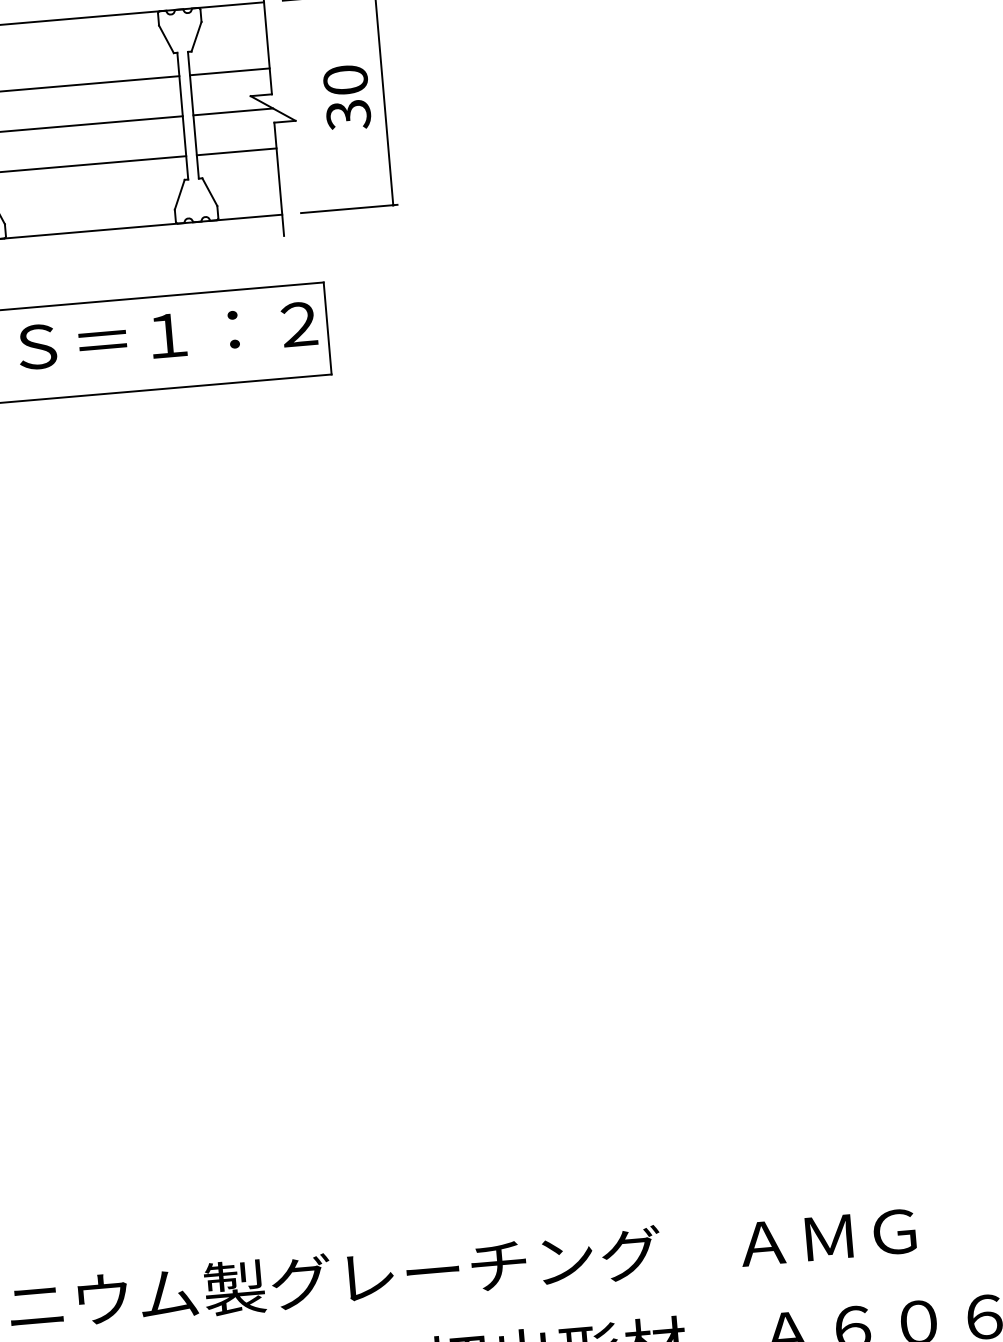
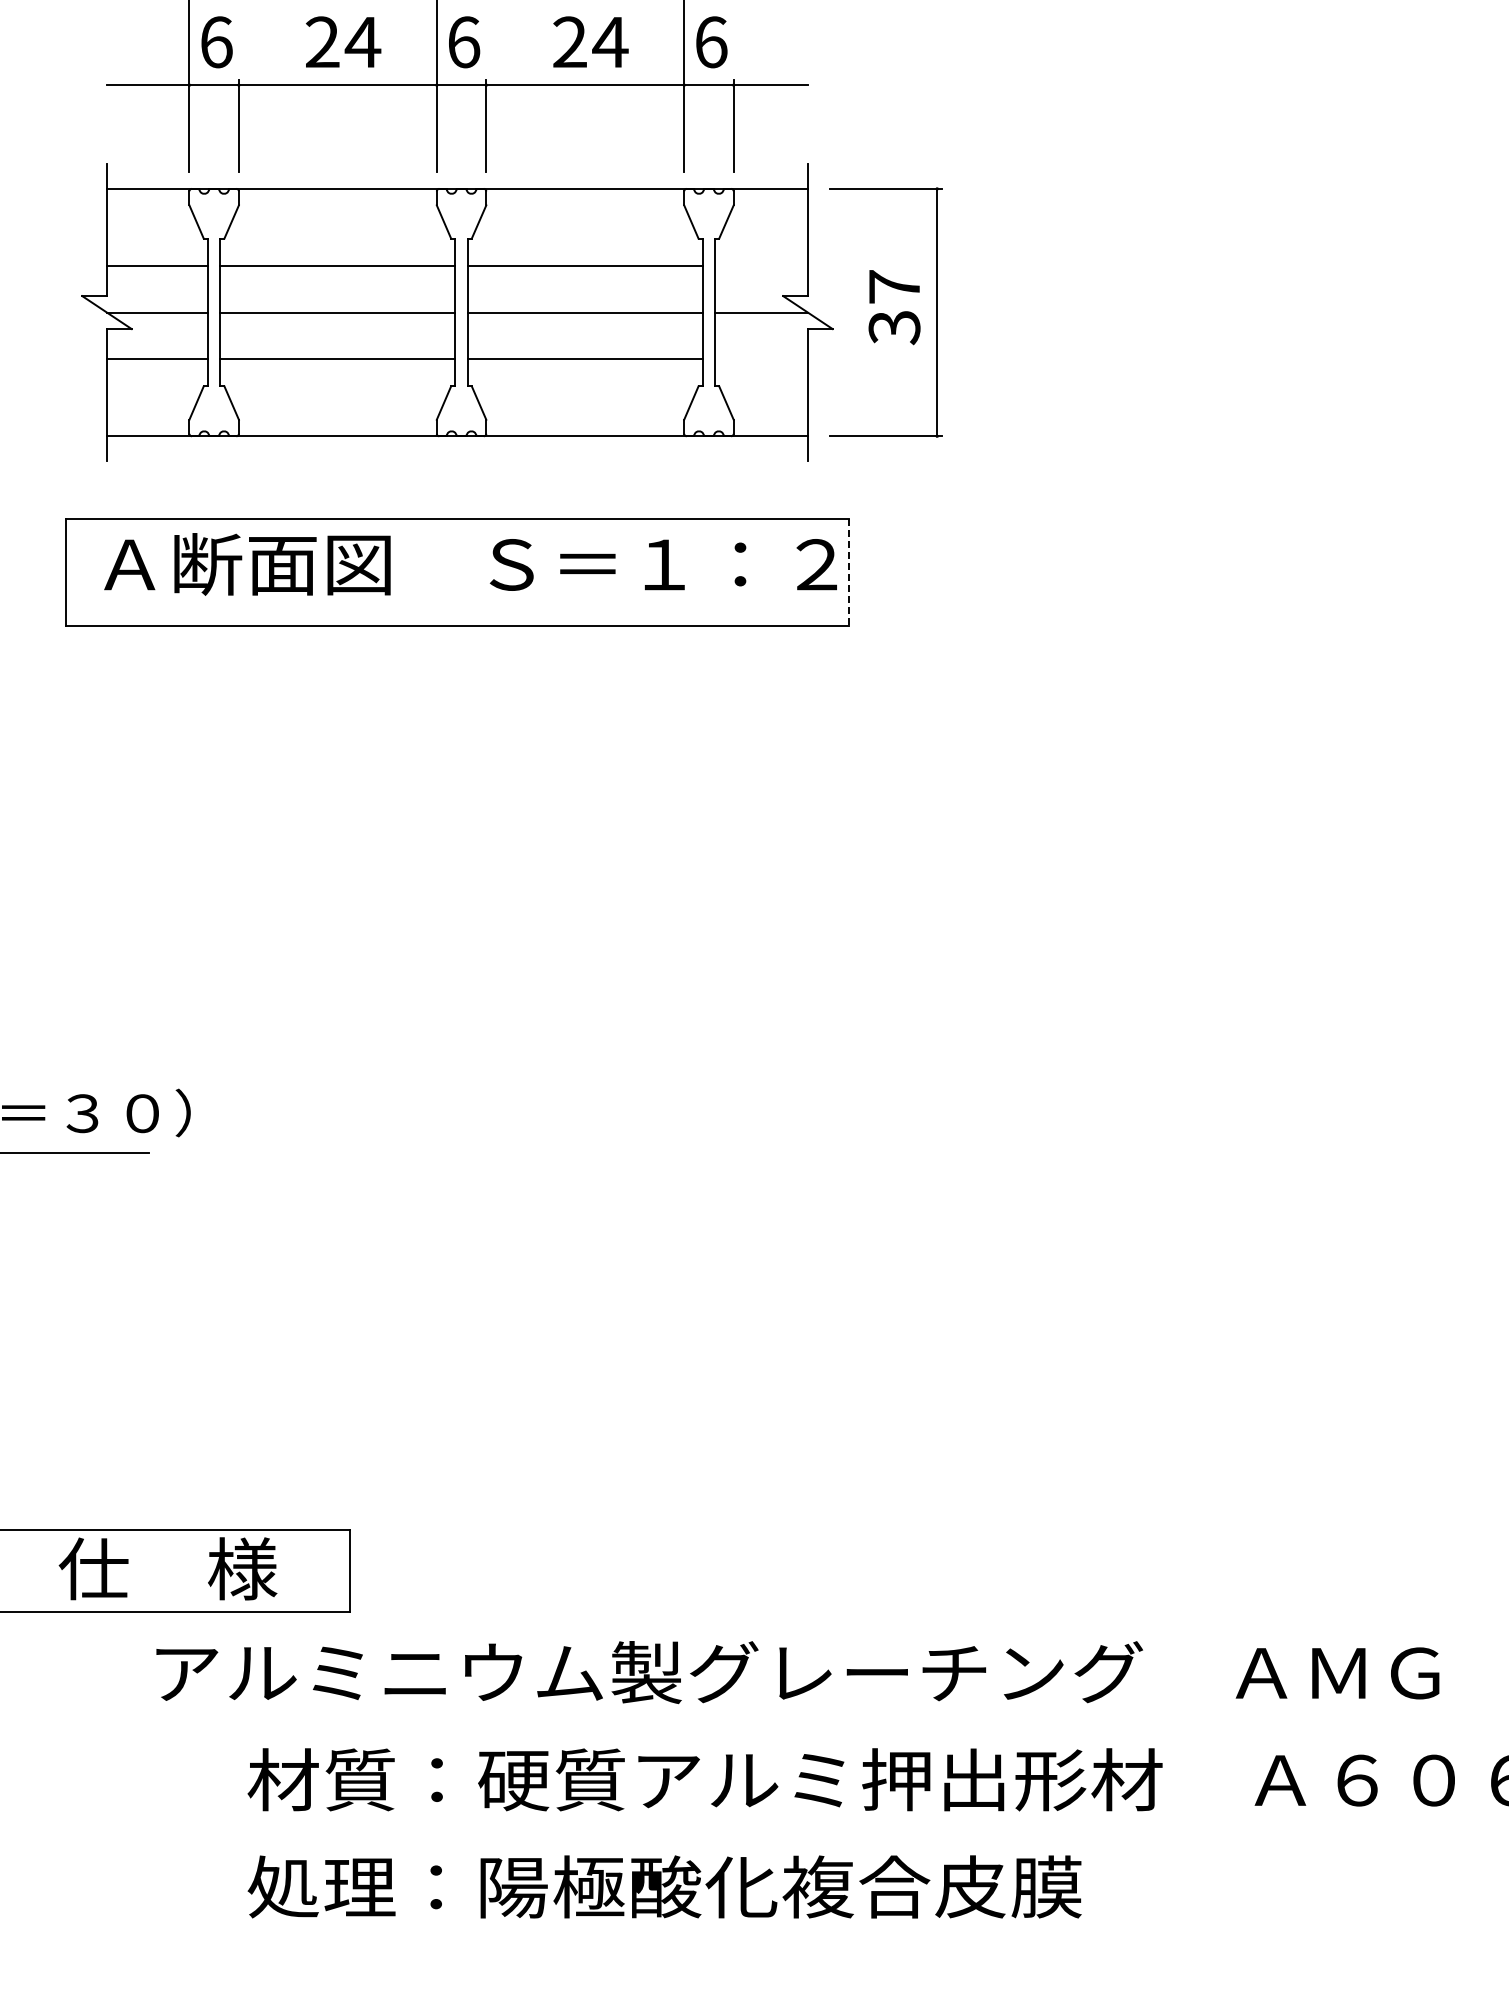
line: (229, 71) -> (761, 265), removed
text: (345, 79) -> (894, 286), 30 -> 37
line: (236, 152) -> (761, 359), removed
line: (327, 328) -> (849, 572), solid -> dashed

